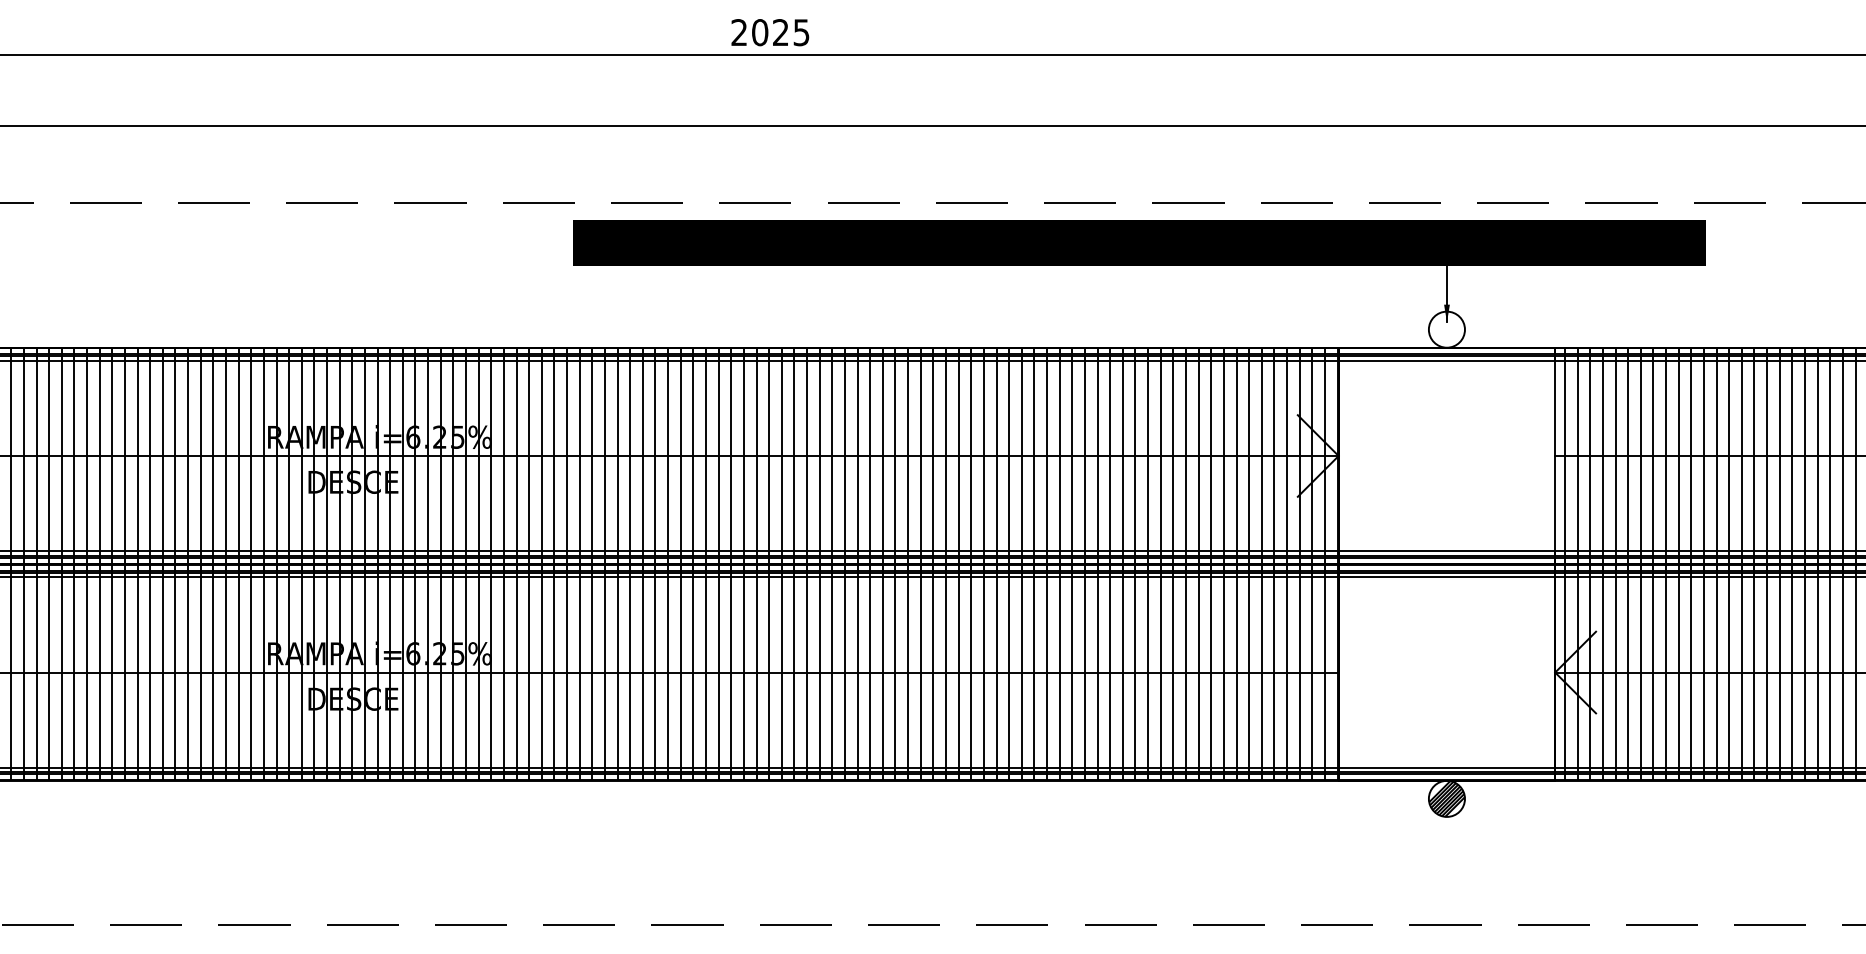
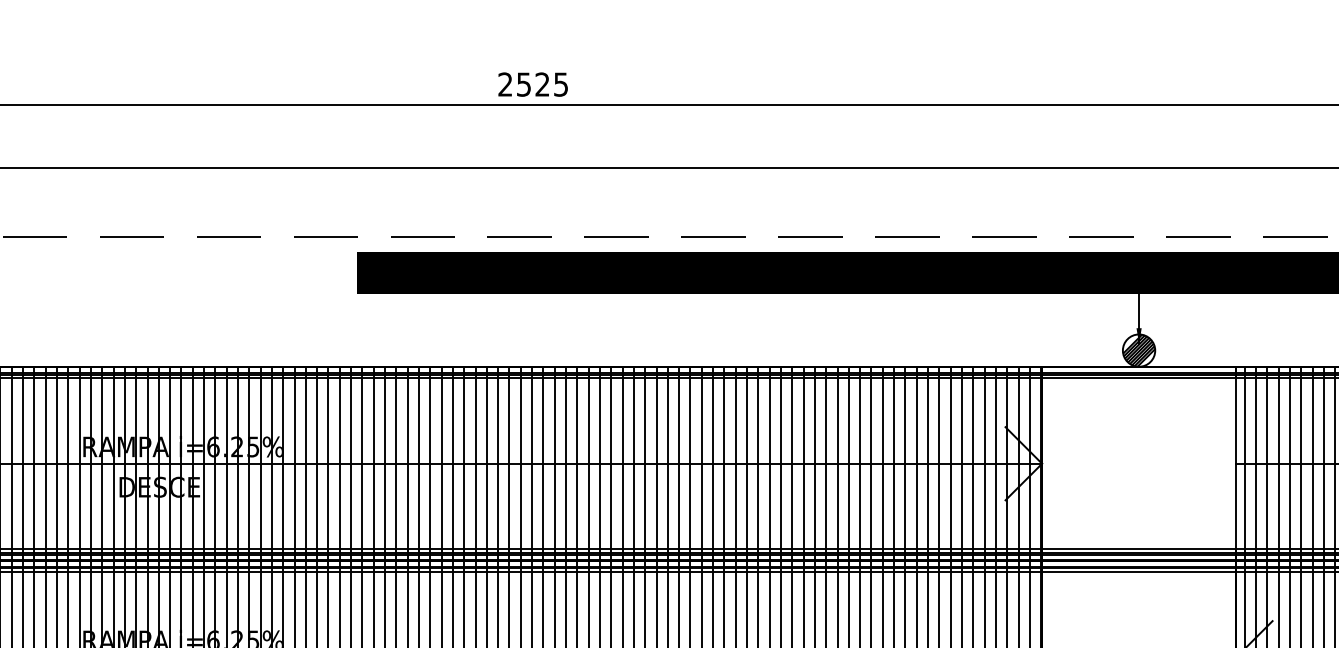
text: (760, 32) -> (524, 84), 2025 -> 2525
hatch: (1446, 329) -> (1138, 350), added

